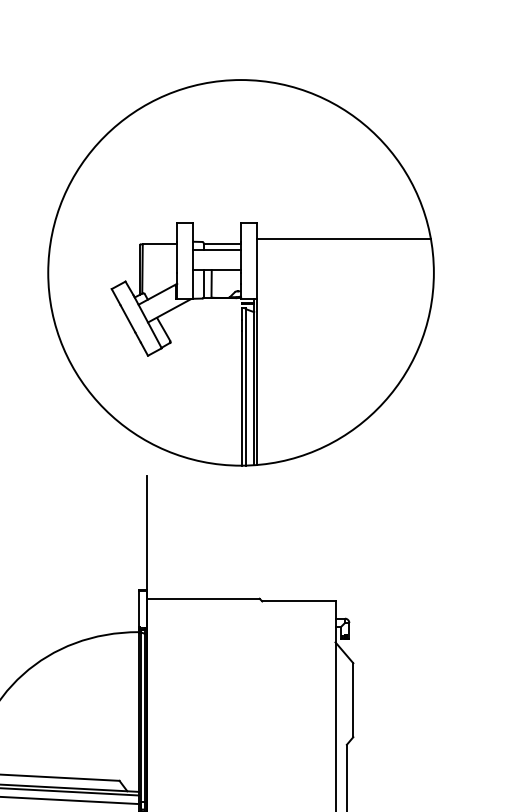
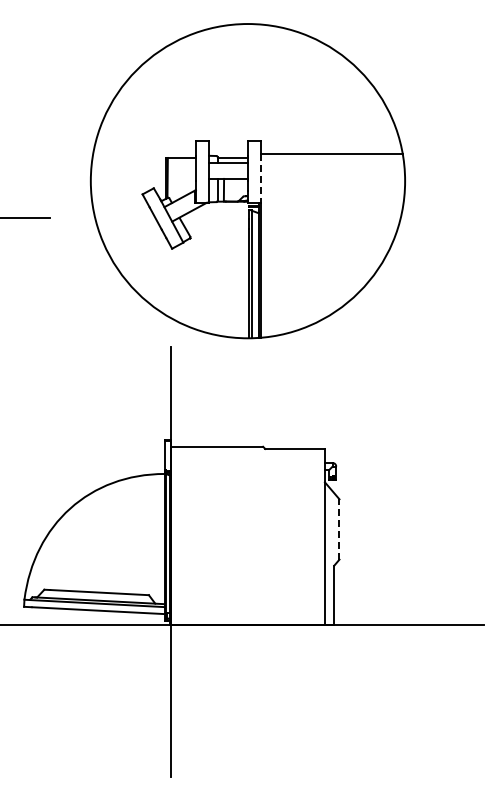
line: (257, 269) -> (261, 178), solid -> dashed
line: (353, 699) -> (339, 528), solid -> dashed

